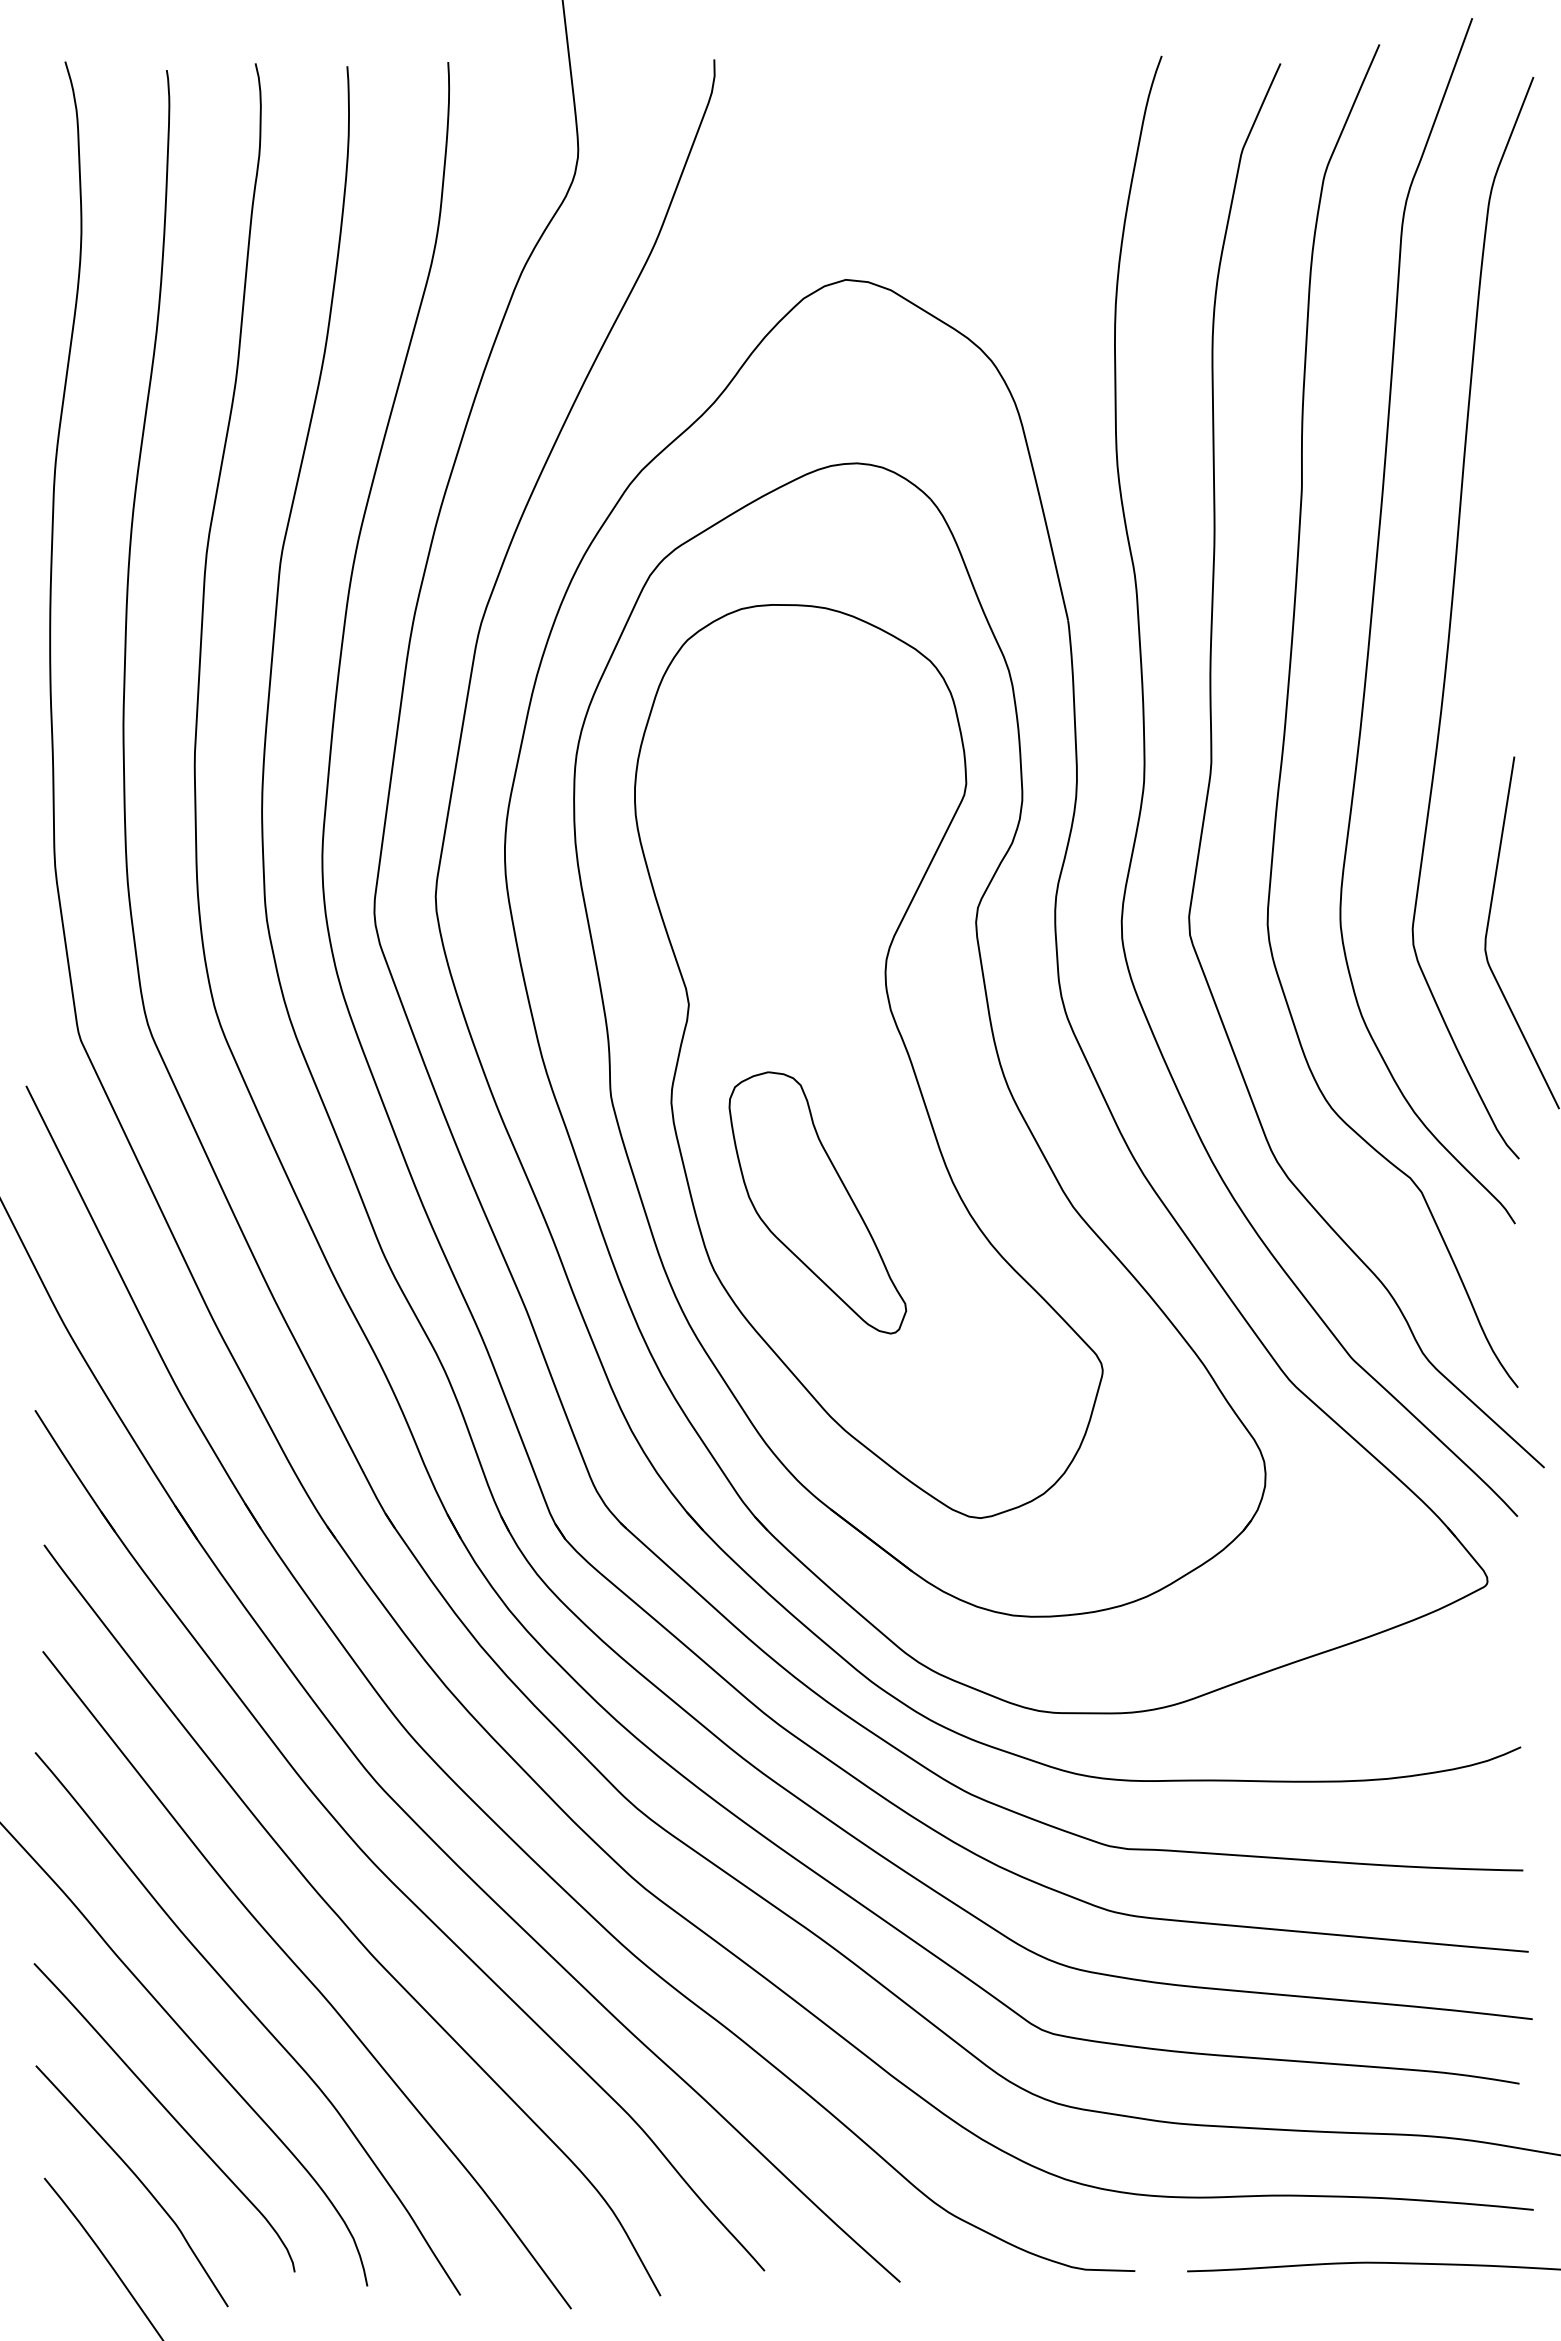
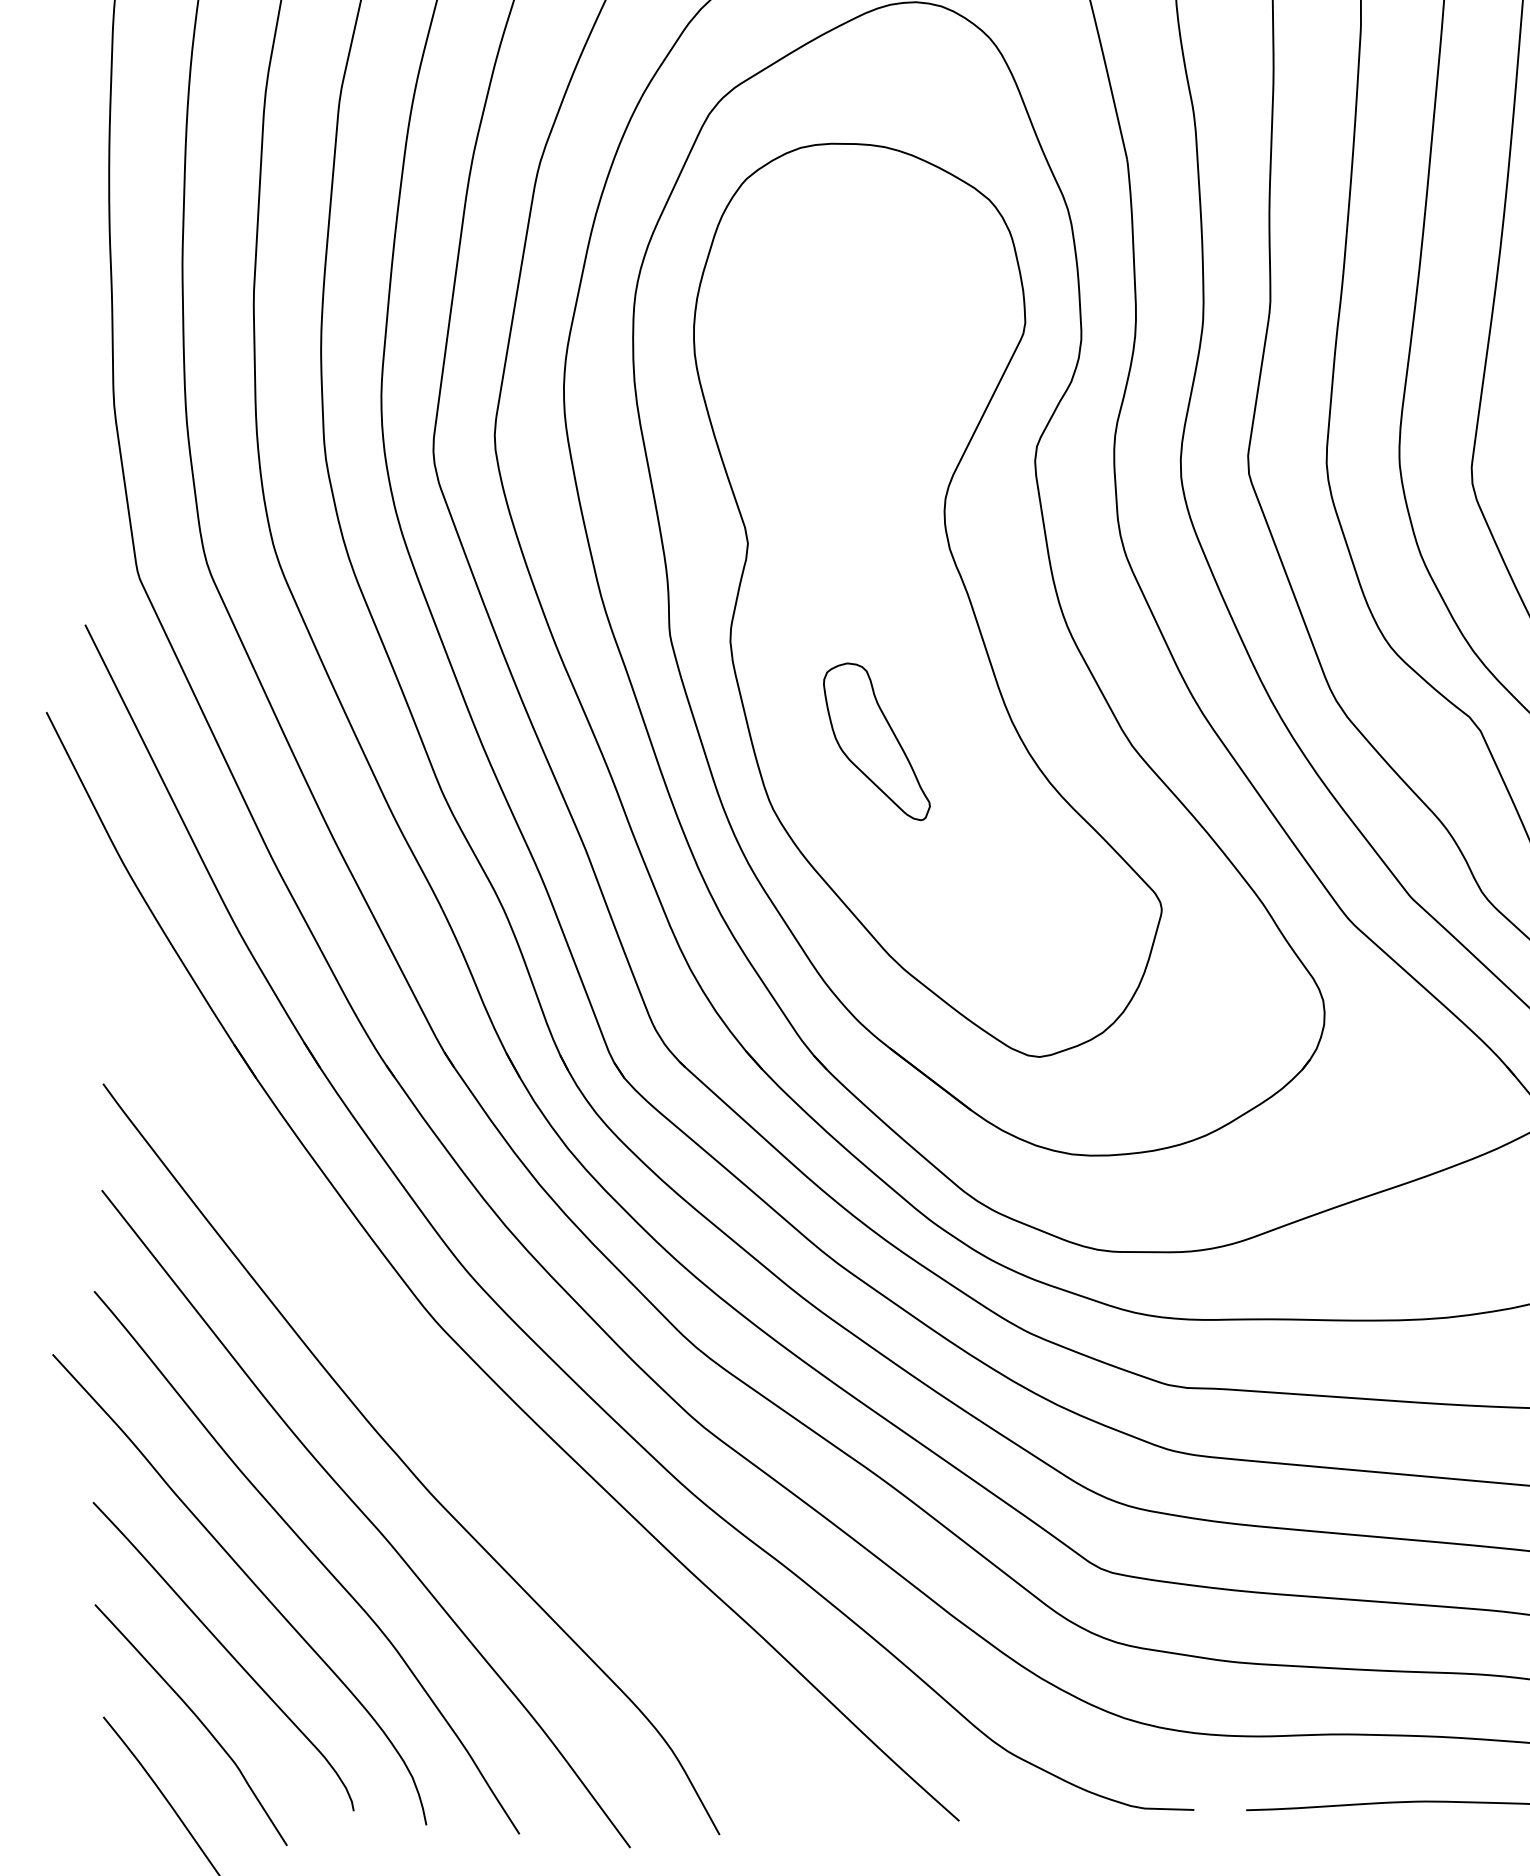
part: (817, 1202) -> (876, 741), size x0.6
part: (375, 1863) -> (434, 1402), removed

